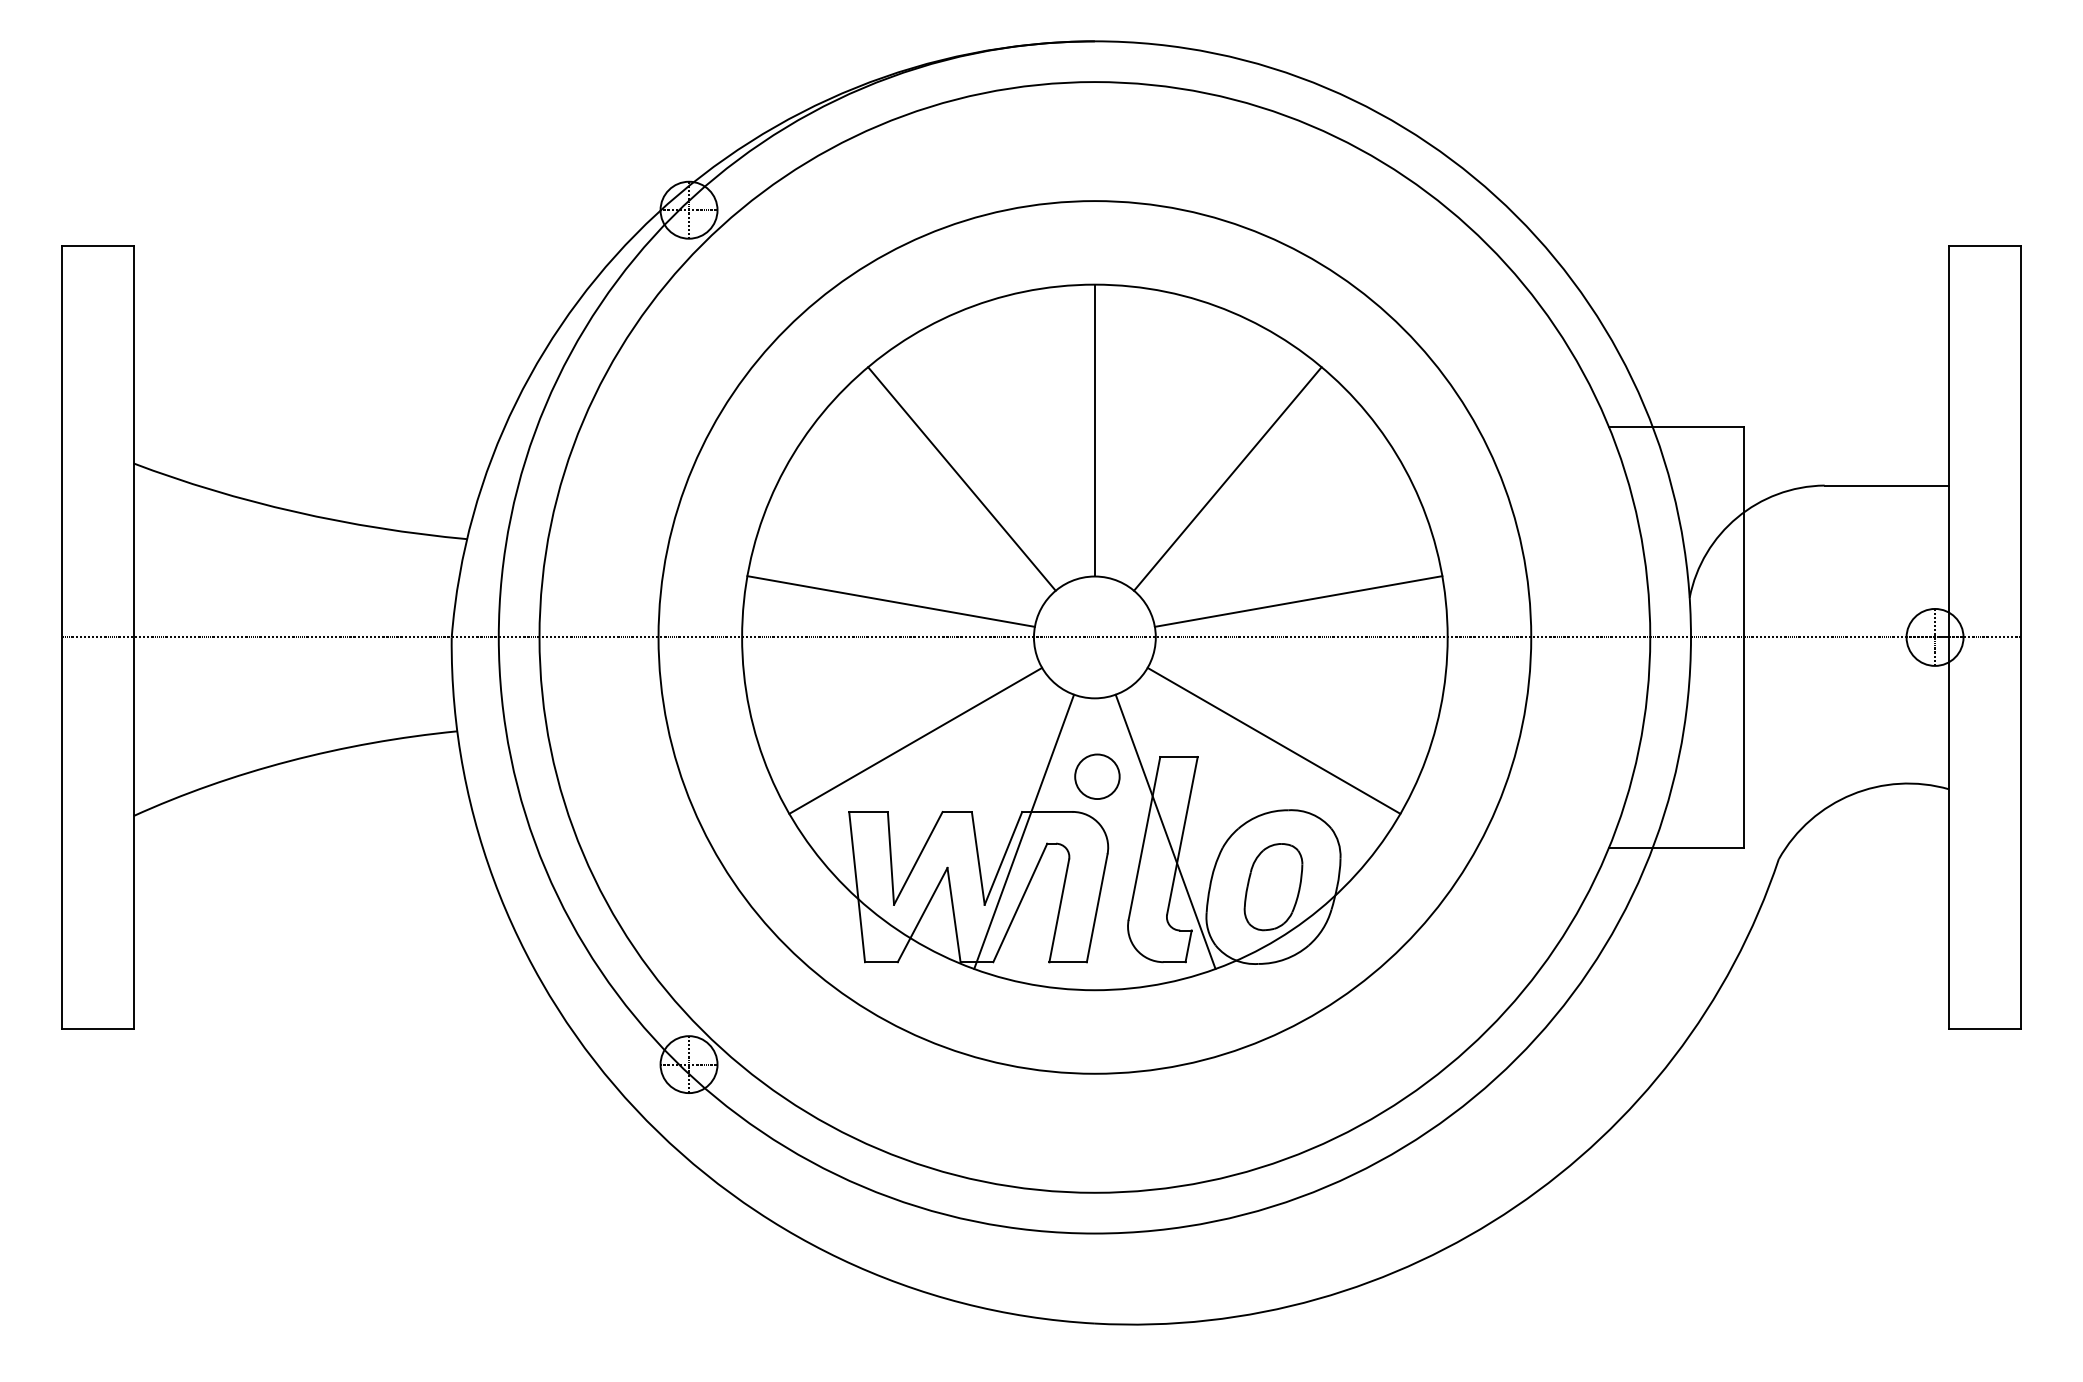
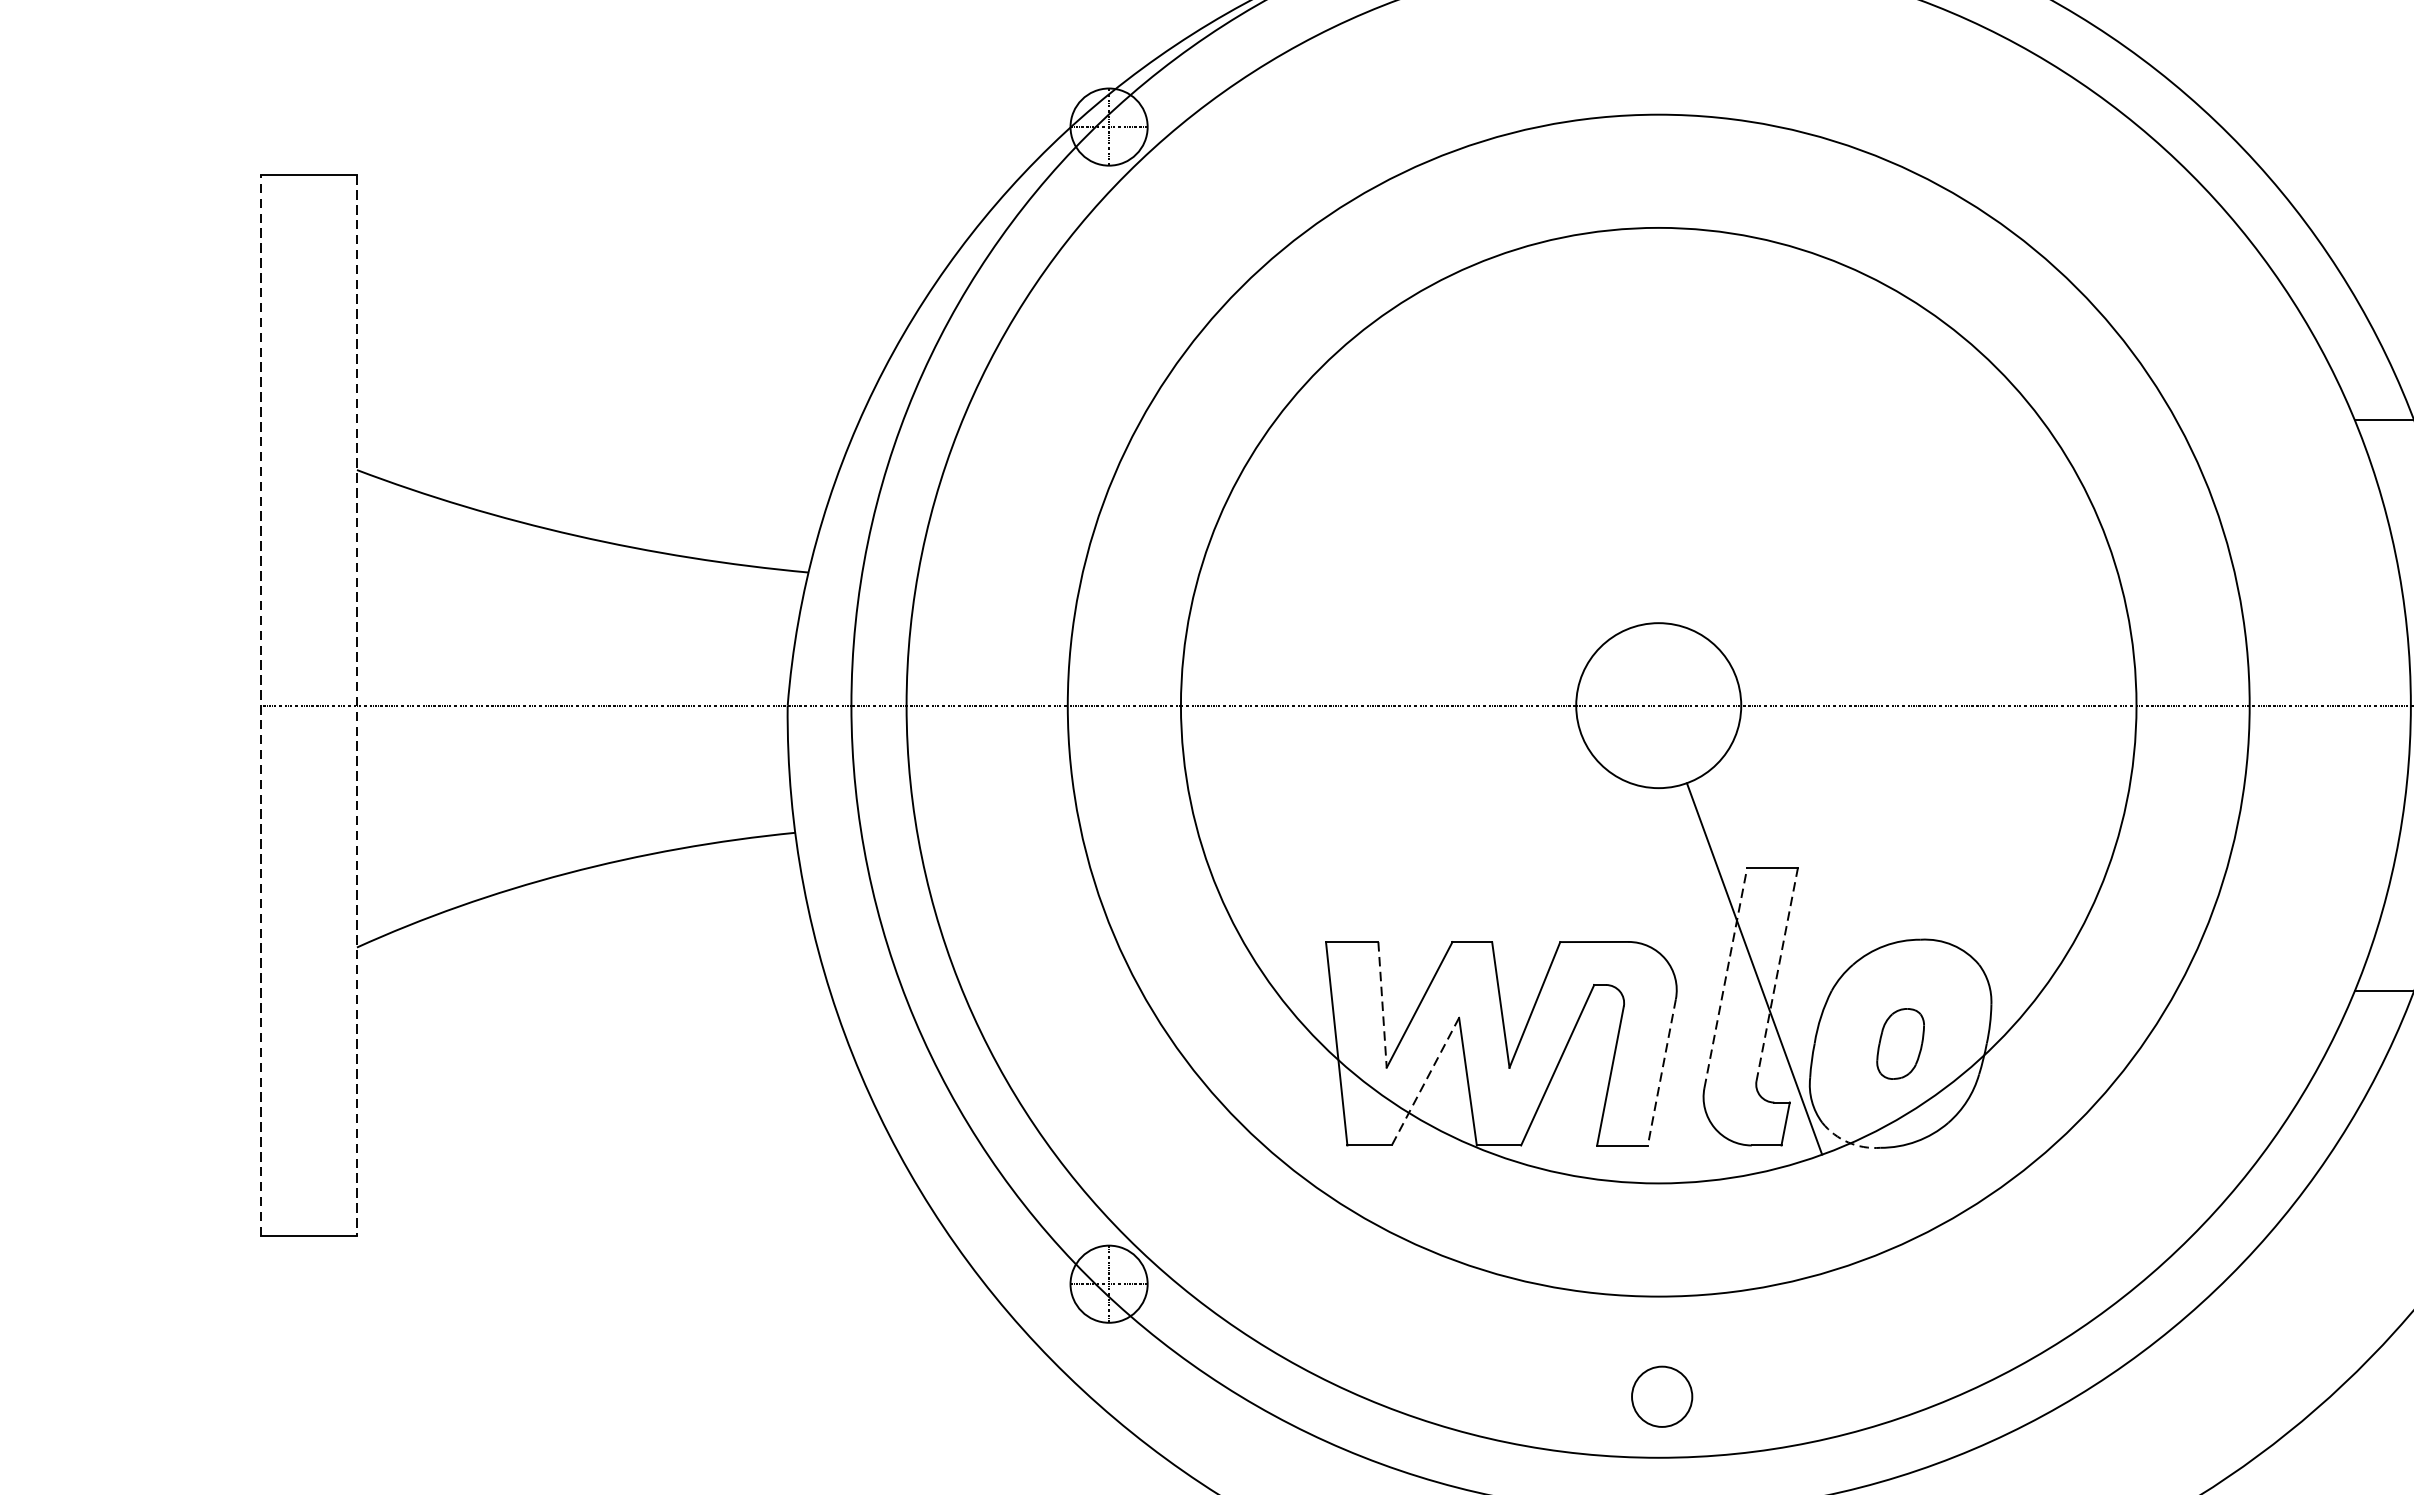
line: (1094, 430) -> (1658, 425), removed
line: (961, 478) -> (1478, 490), removed
line: (1227, 478) -> (1838, 490), removed
line: (890, 601) -> (1381, 656), removed
line: (1298, 601) -> (1934, 656), removed
line: (62, 637) -> (260, 705), solid -> dashed
line: (133, 637) -> (356, 705), solid -> dashed
line: (915, 740) -> (1415, 845), removed
line: (1273, 740) -> (1900, 845), removed
circle: (1097, 776) -> (1662, 1396), moved
line: (1024, 831) -> (1563, 968), removed
line: (1182, 836) -> (1777, 975), solid -> dashed
line: (1144, 838) -> (1725, 977), solid -> dashed
line: (890, 858) -> (1381, 1005), solid -> dashed
part: (1273, 887) -> (1900, 1044), size x0.6
line: (1097, 908) -> (1662, 1072), solid -> dashed
line: (922, 915) -> (1425, 1082), solid -> dashed
arc: (1234, 959) -> (1847, 1141), solid -> dashed

